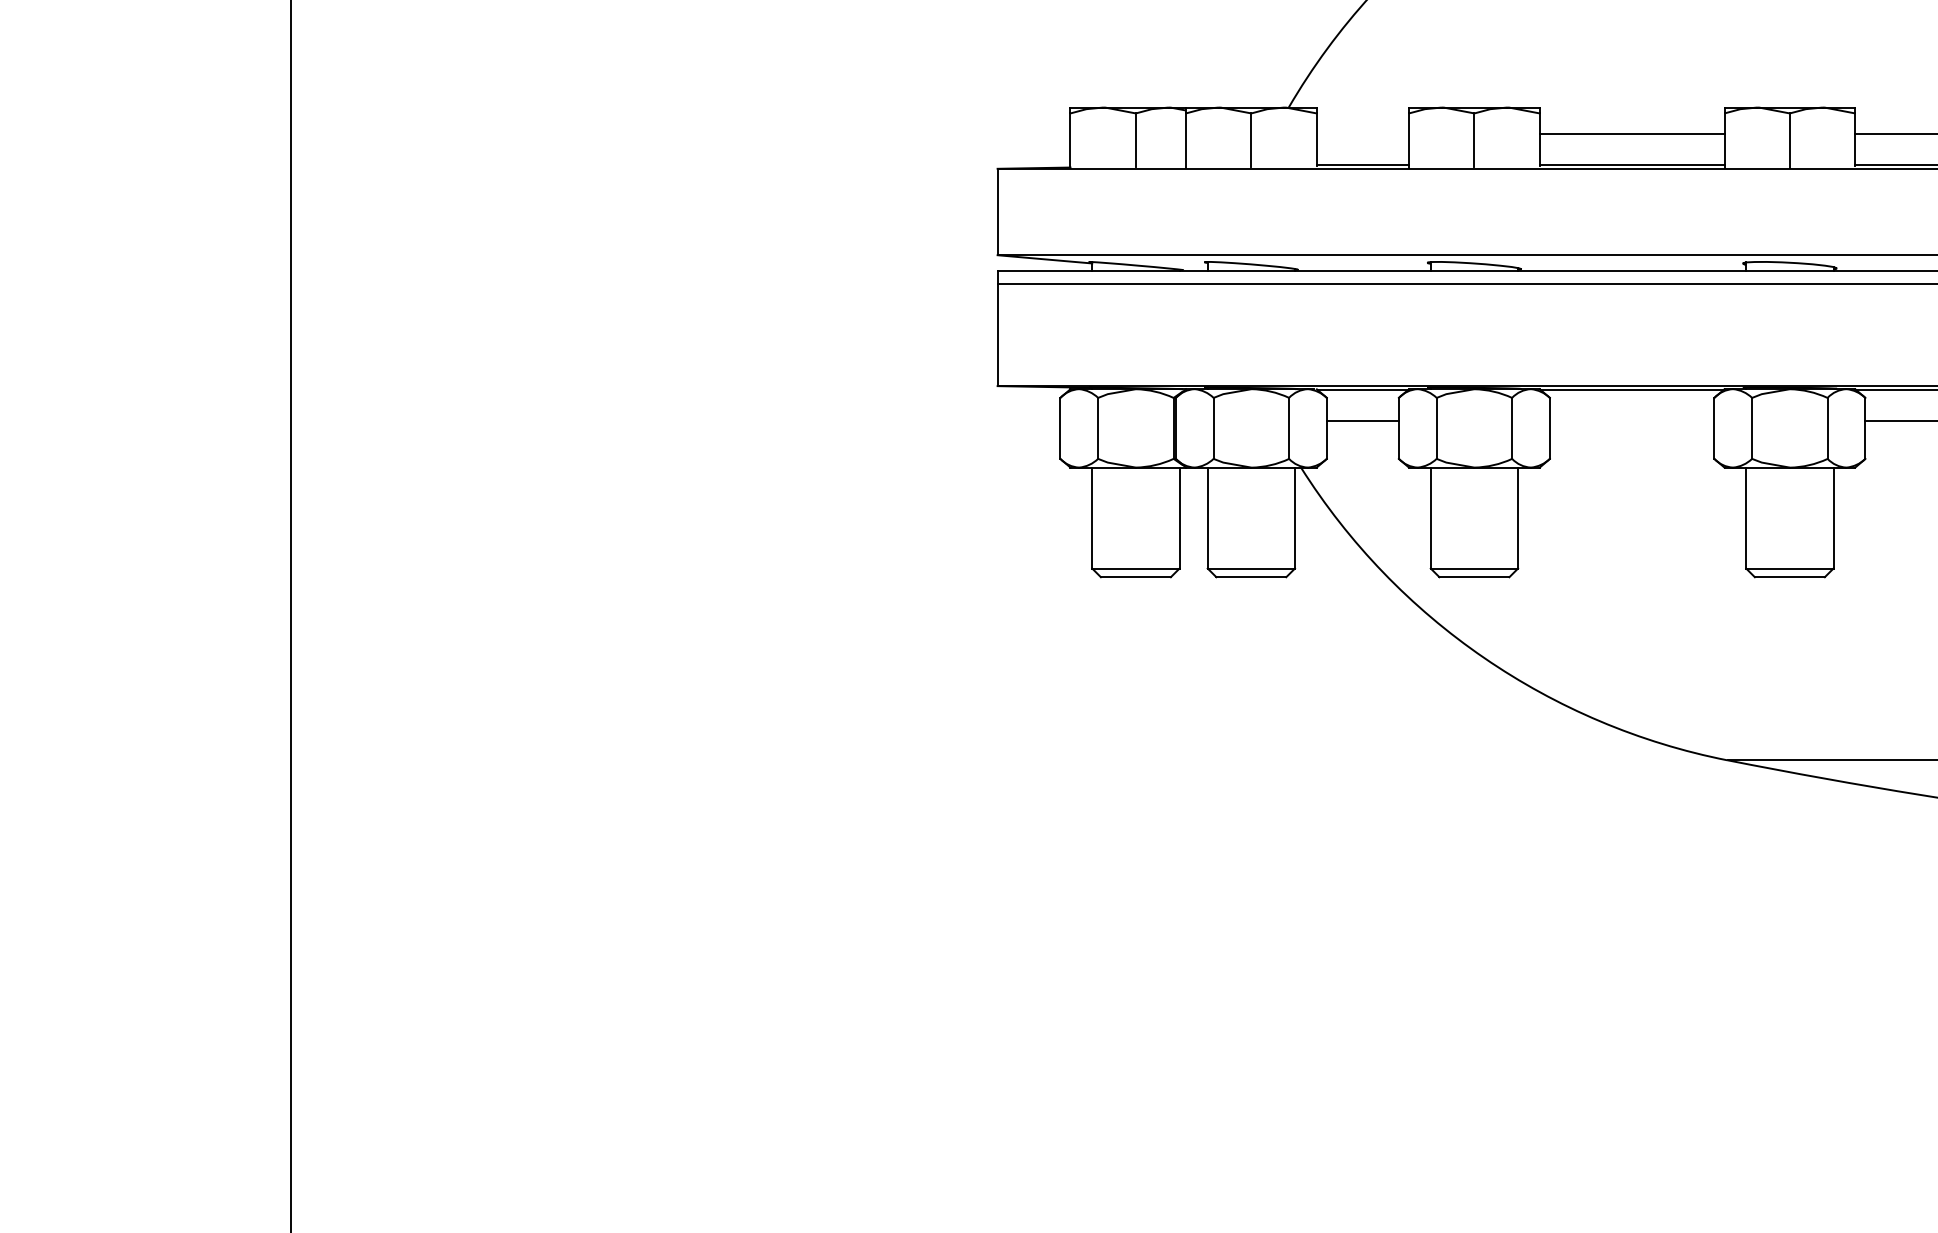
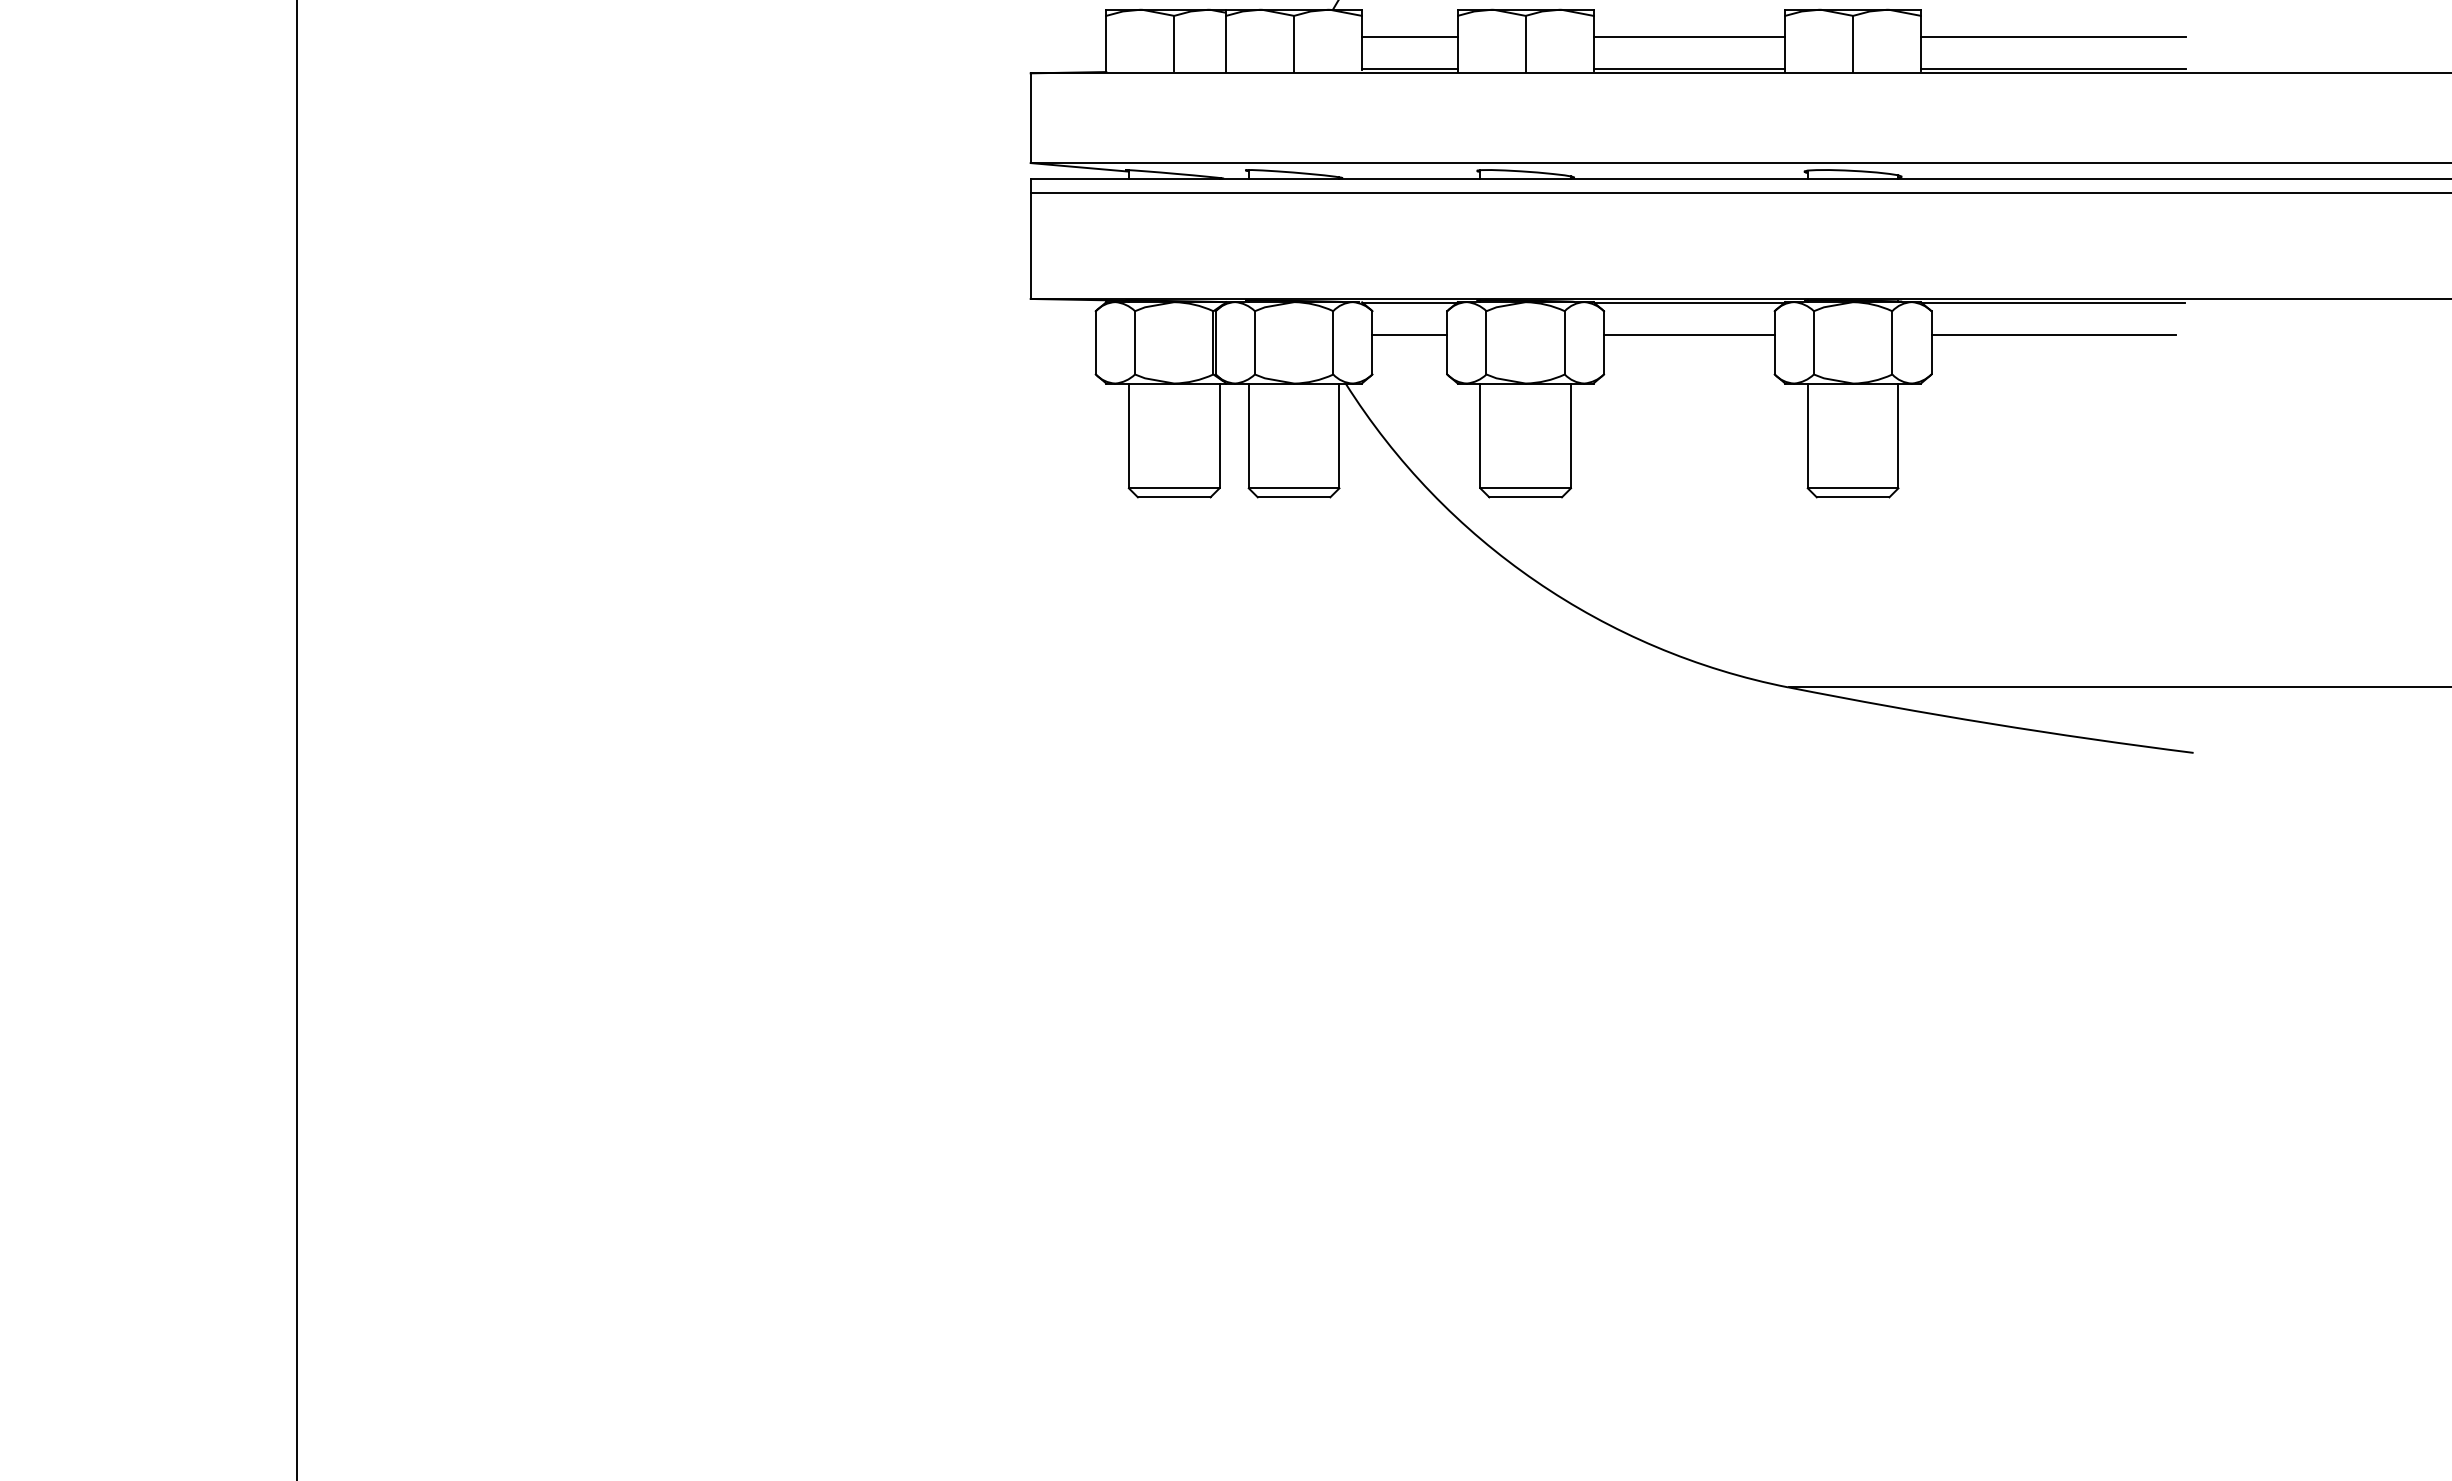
line: (1362, 133) -> (1409, 36), added
line: (1632, 421) -> (1689, 335), added

